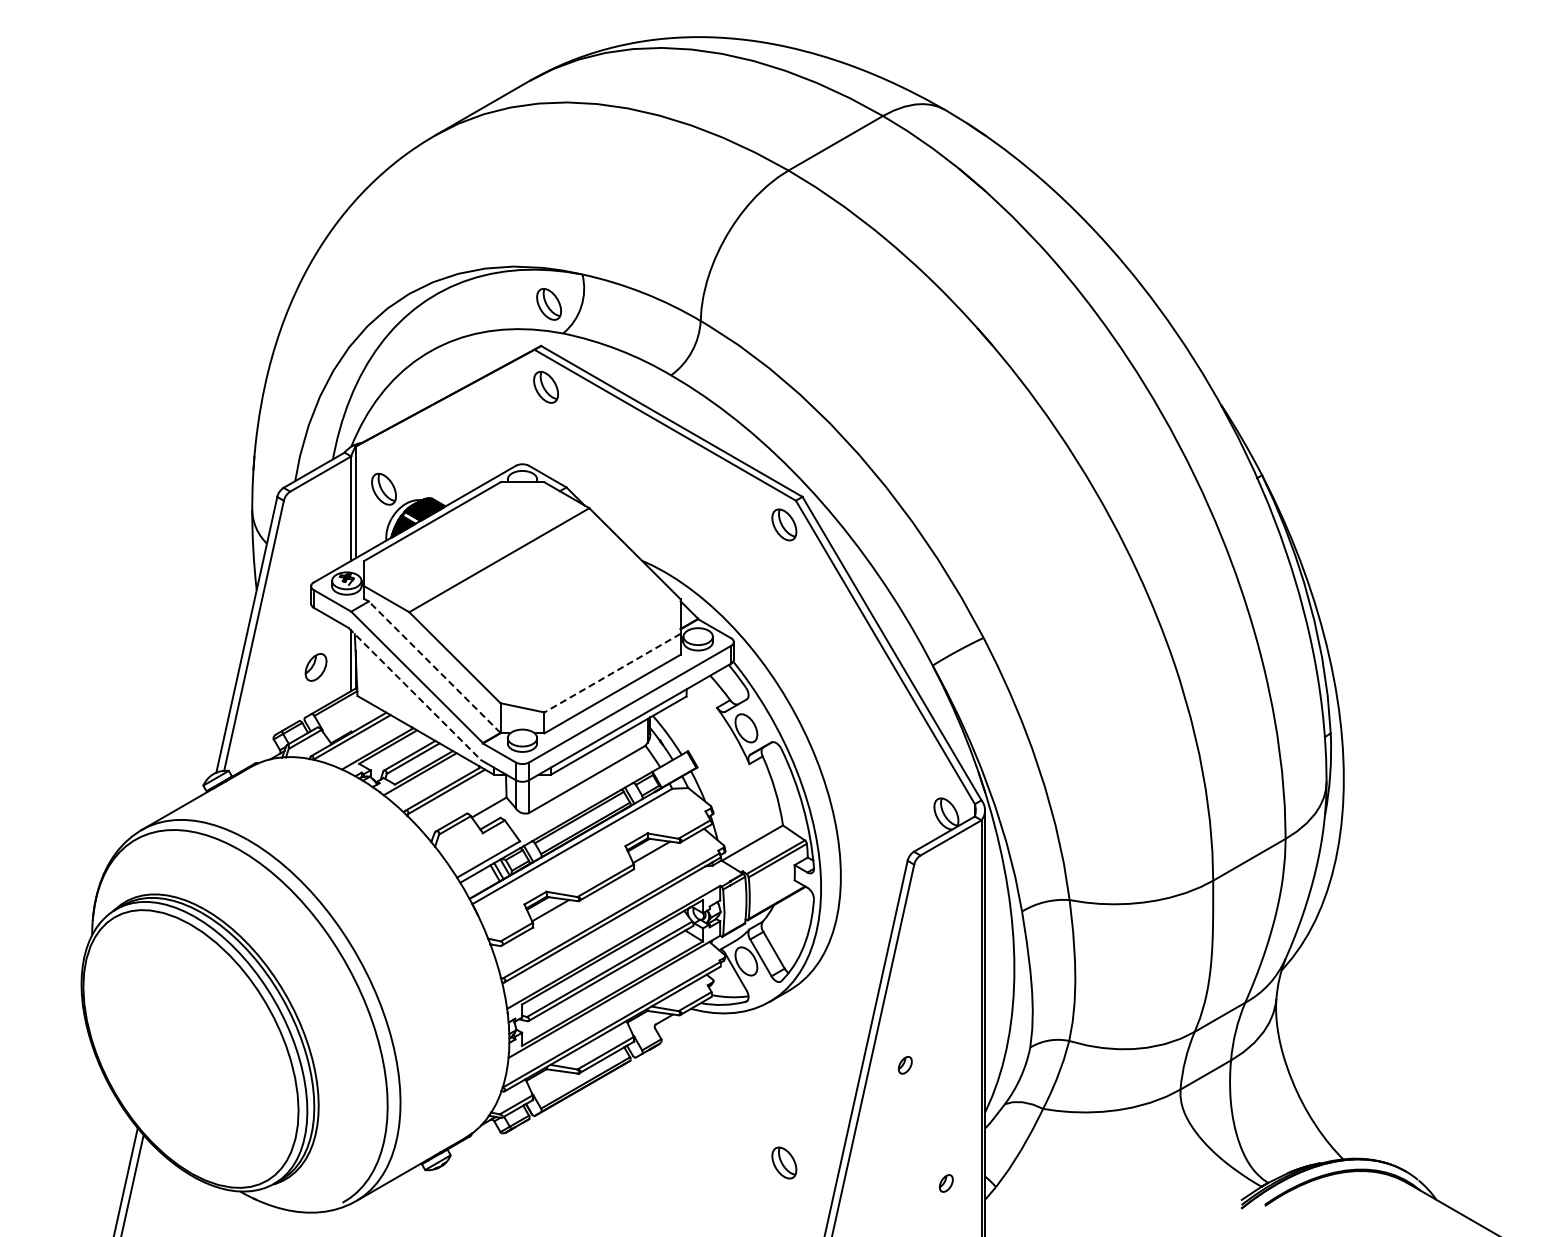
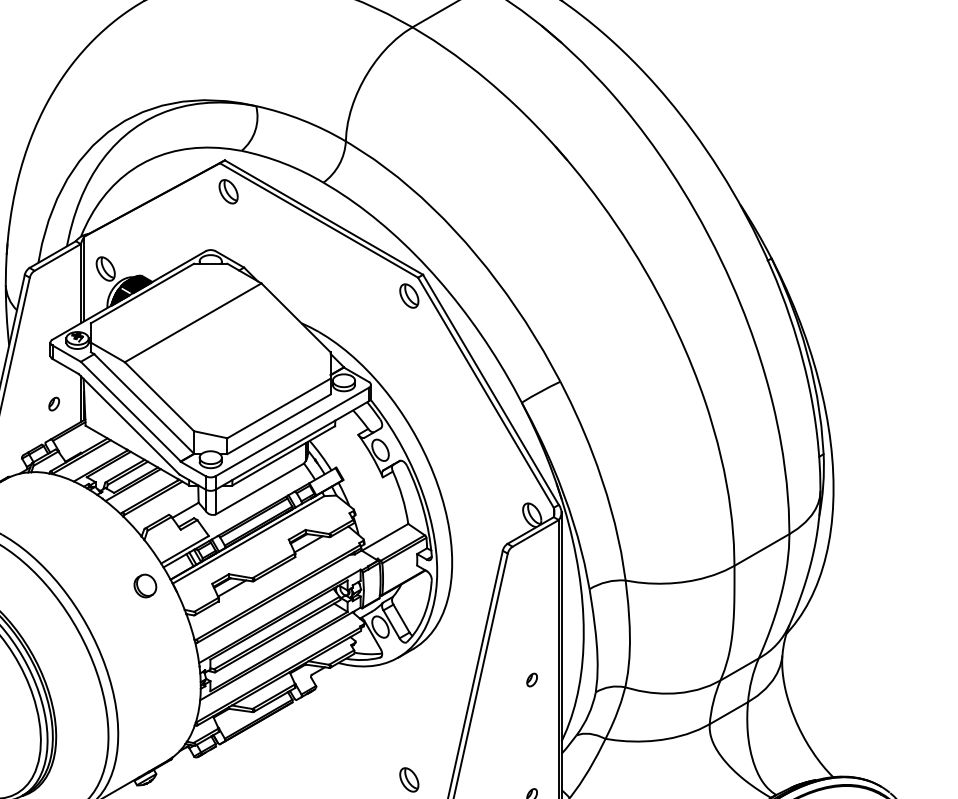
part: (548, 304) -> (230, 128), removed
line: (434, 666) -> (144, 403), dashed -> solid
part: (315, 667) -> (53, 404), size x0.62
line: (612, 673) -> (278, 408), dashed -> solid
line: (414, 694) -> (128, 424), dashed -> solid
part: (436, 907) -> (145, 586), added
part: (904, 1065) -> (531, 680), moved

